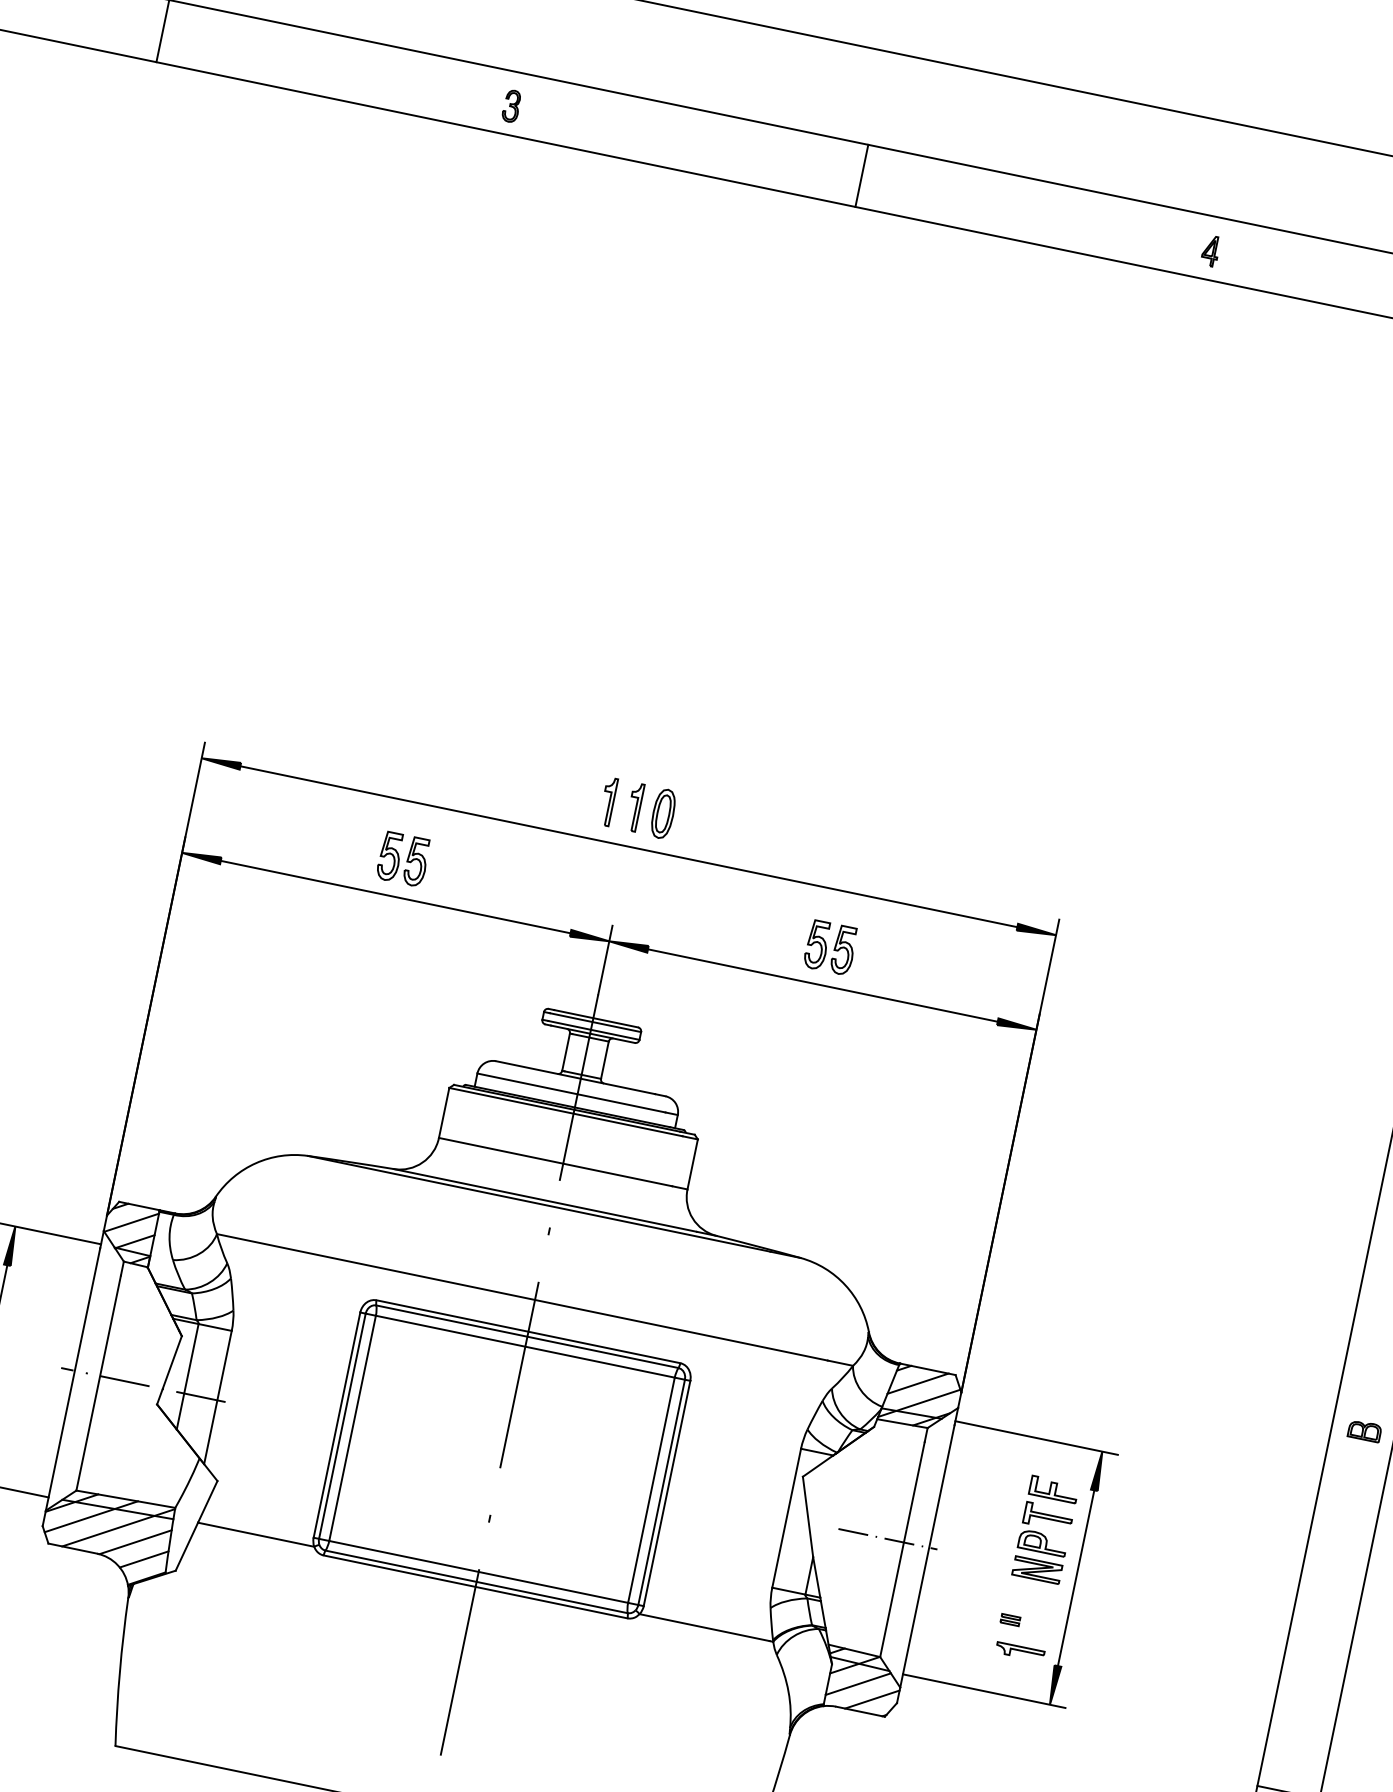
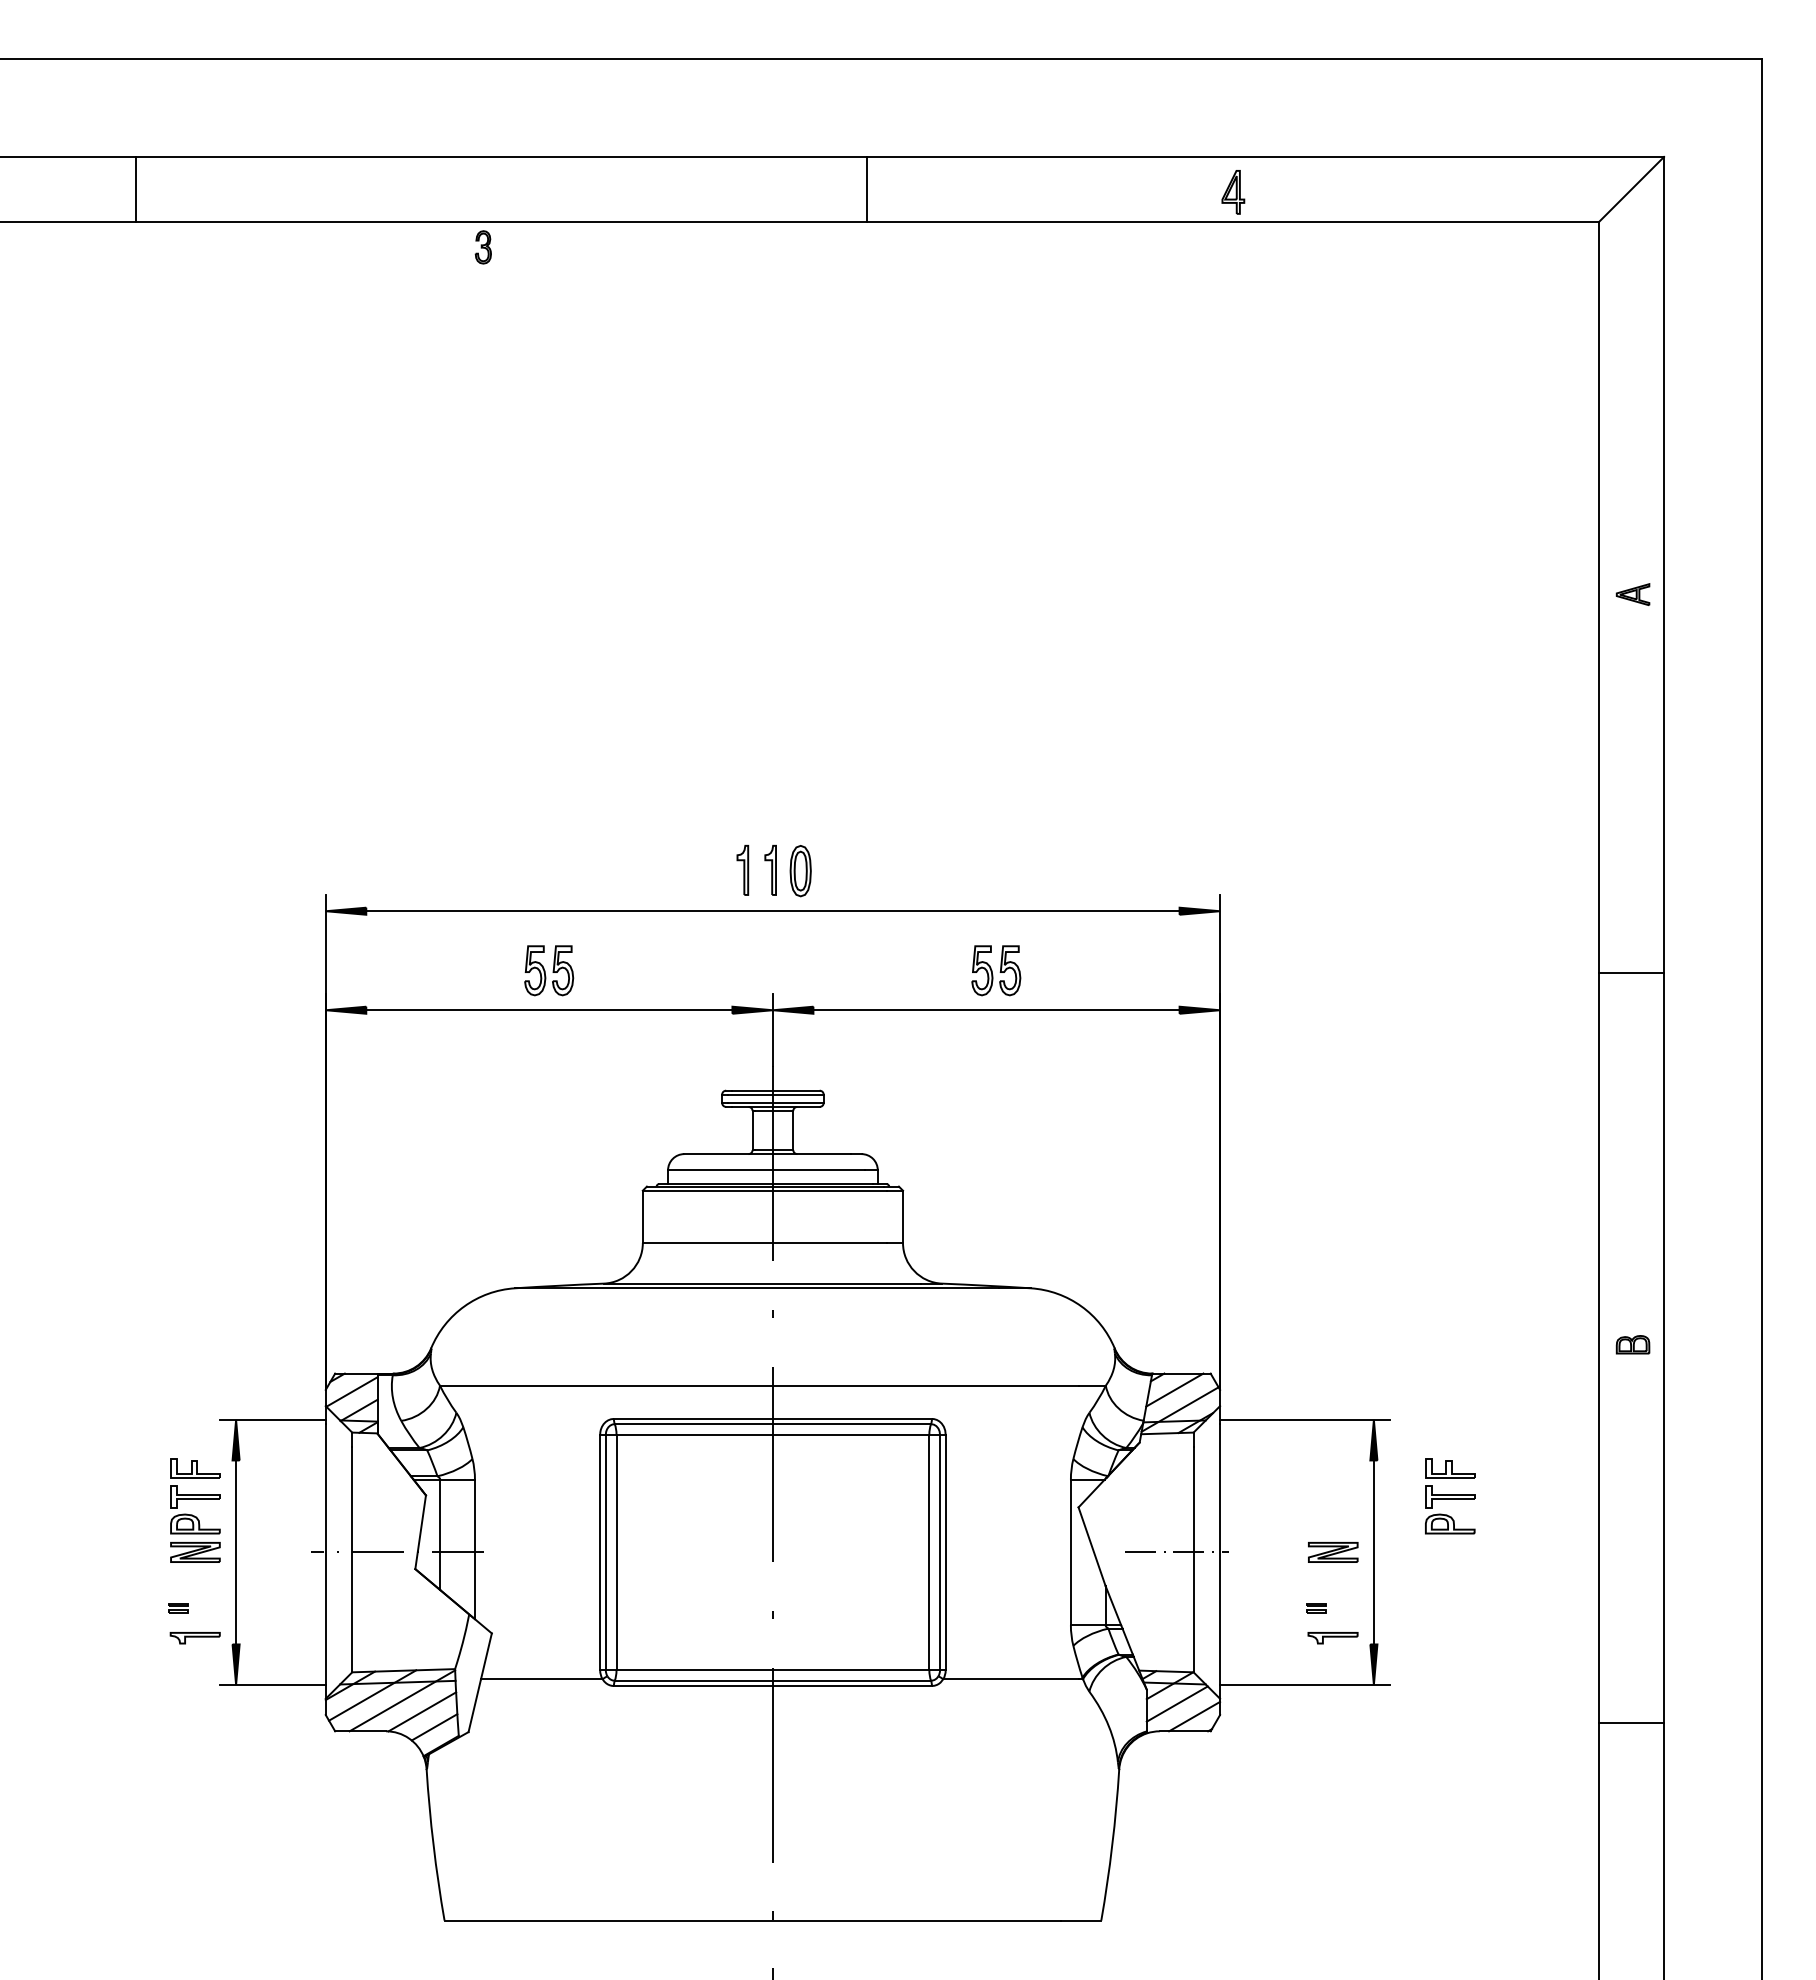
part: (510, 106) -> (482, 247), moved
part: (1210, 251) -> (1232, 192), size x1.4
part: (1048, 1516) -> (1450, 1496), moved

